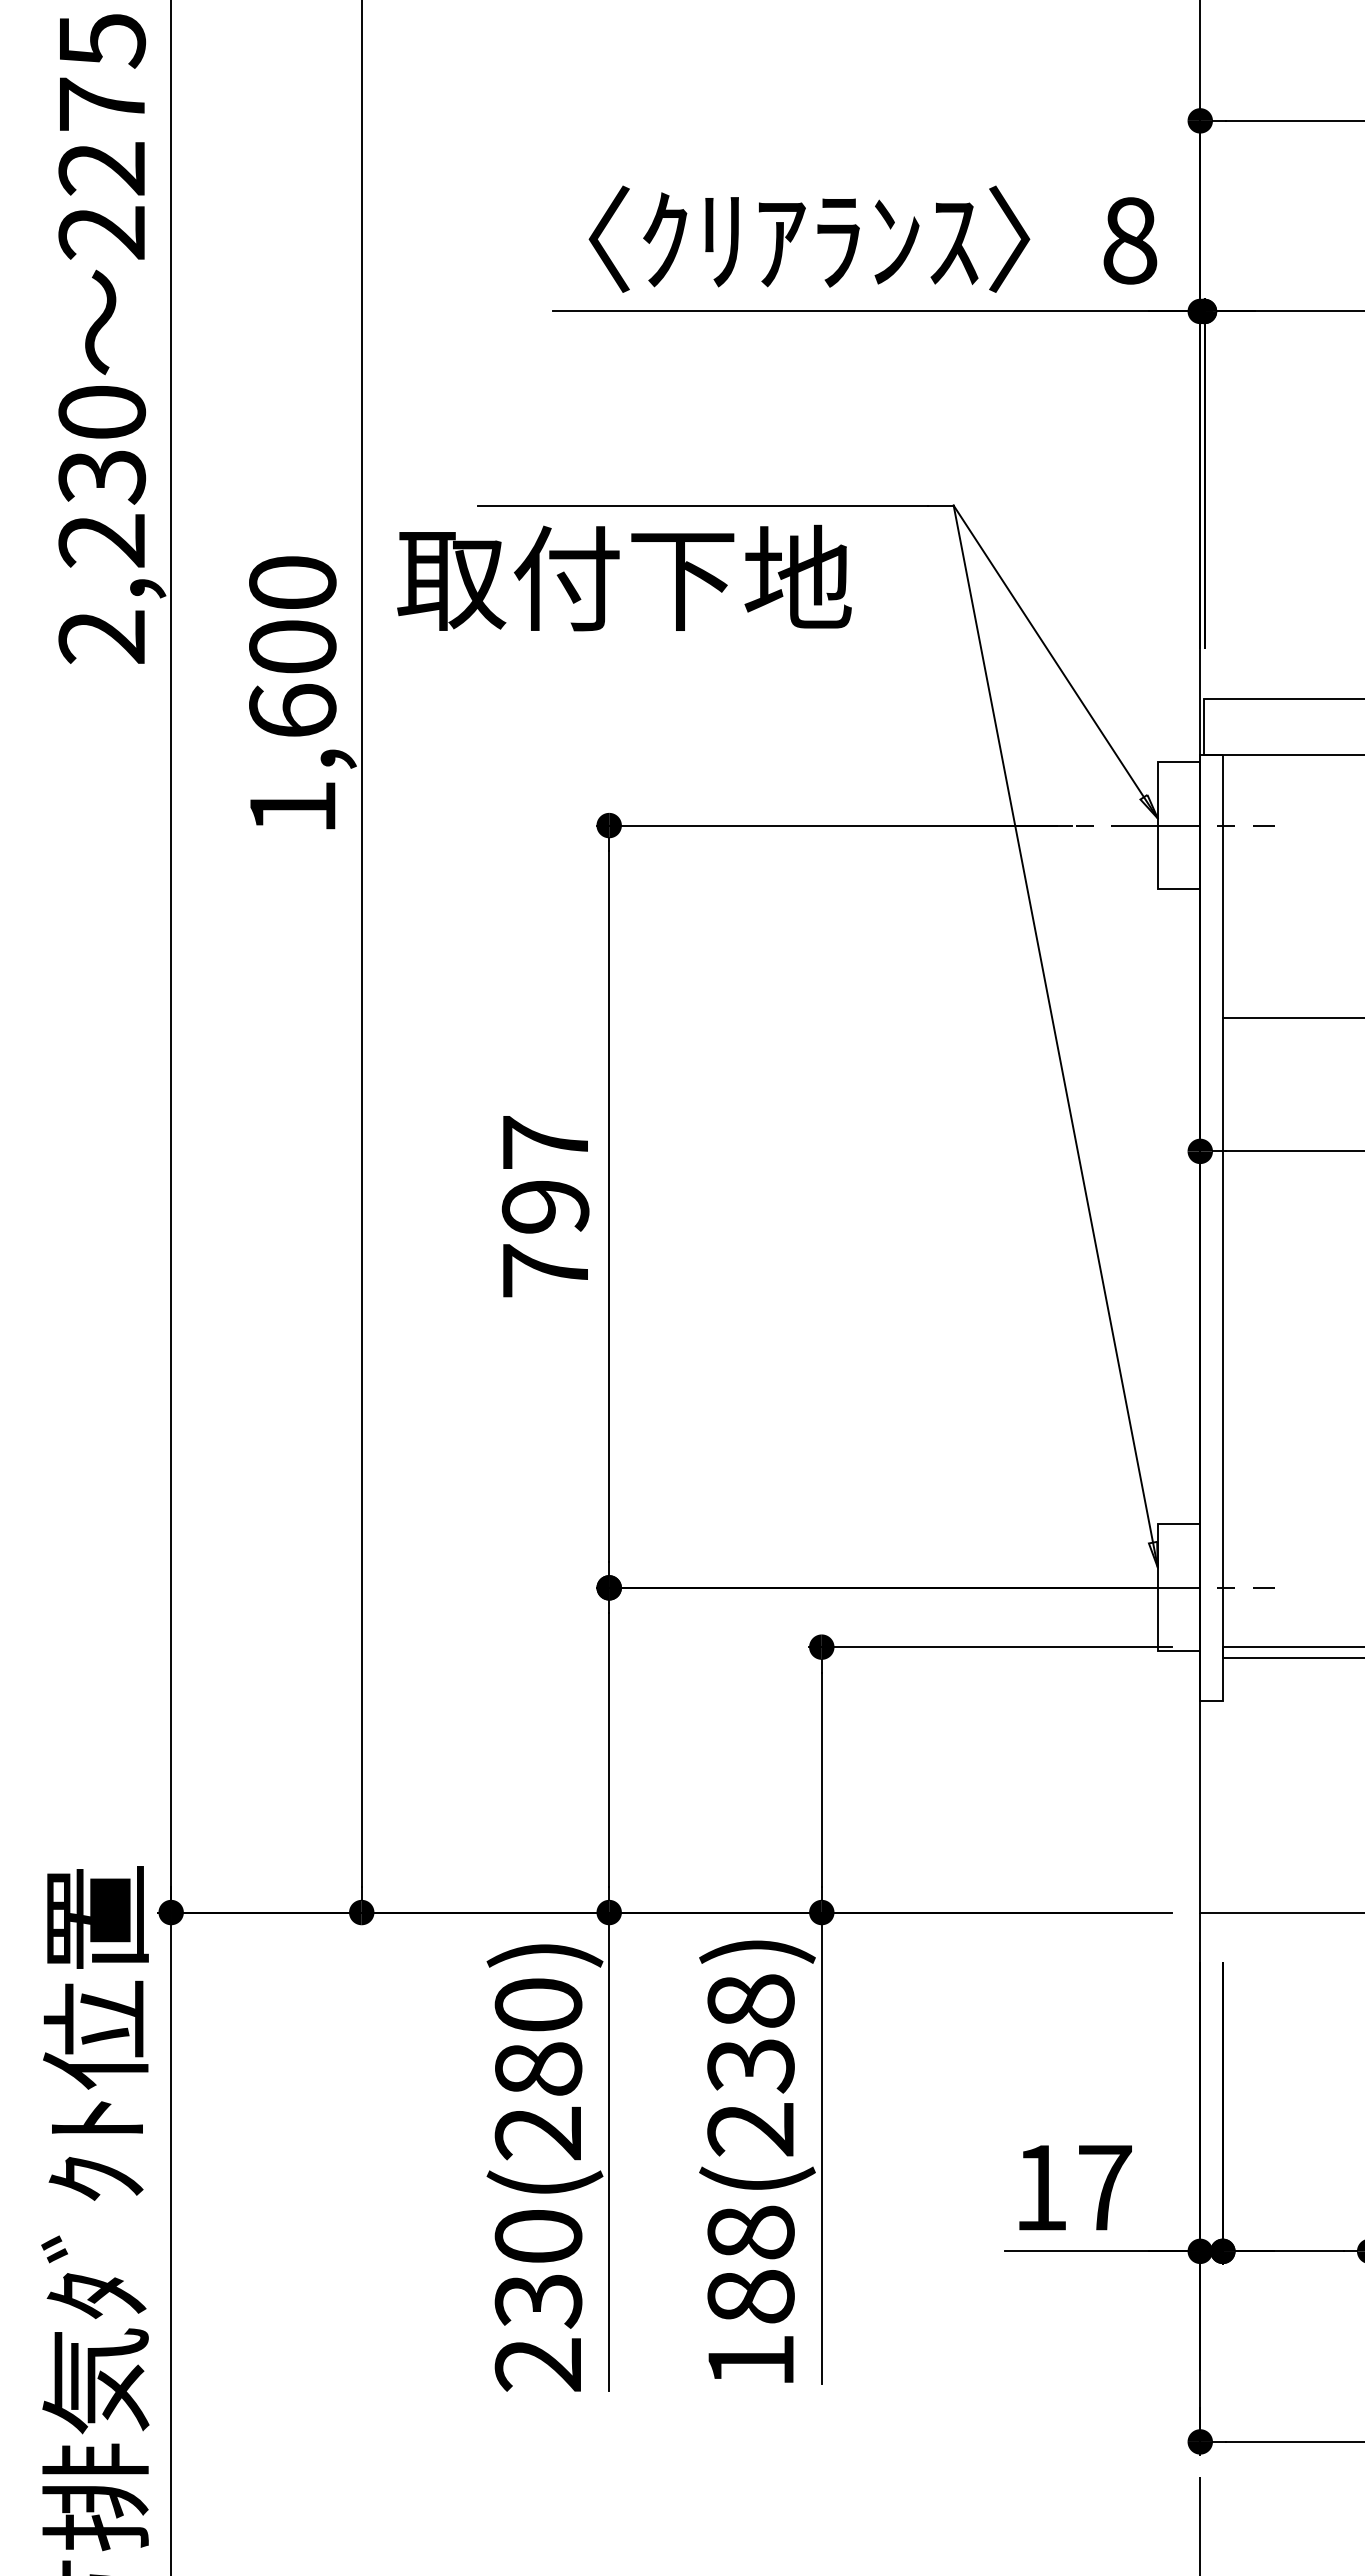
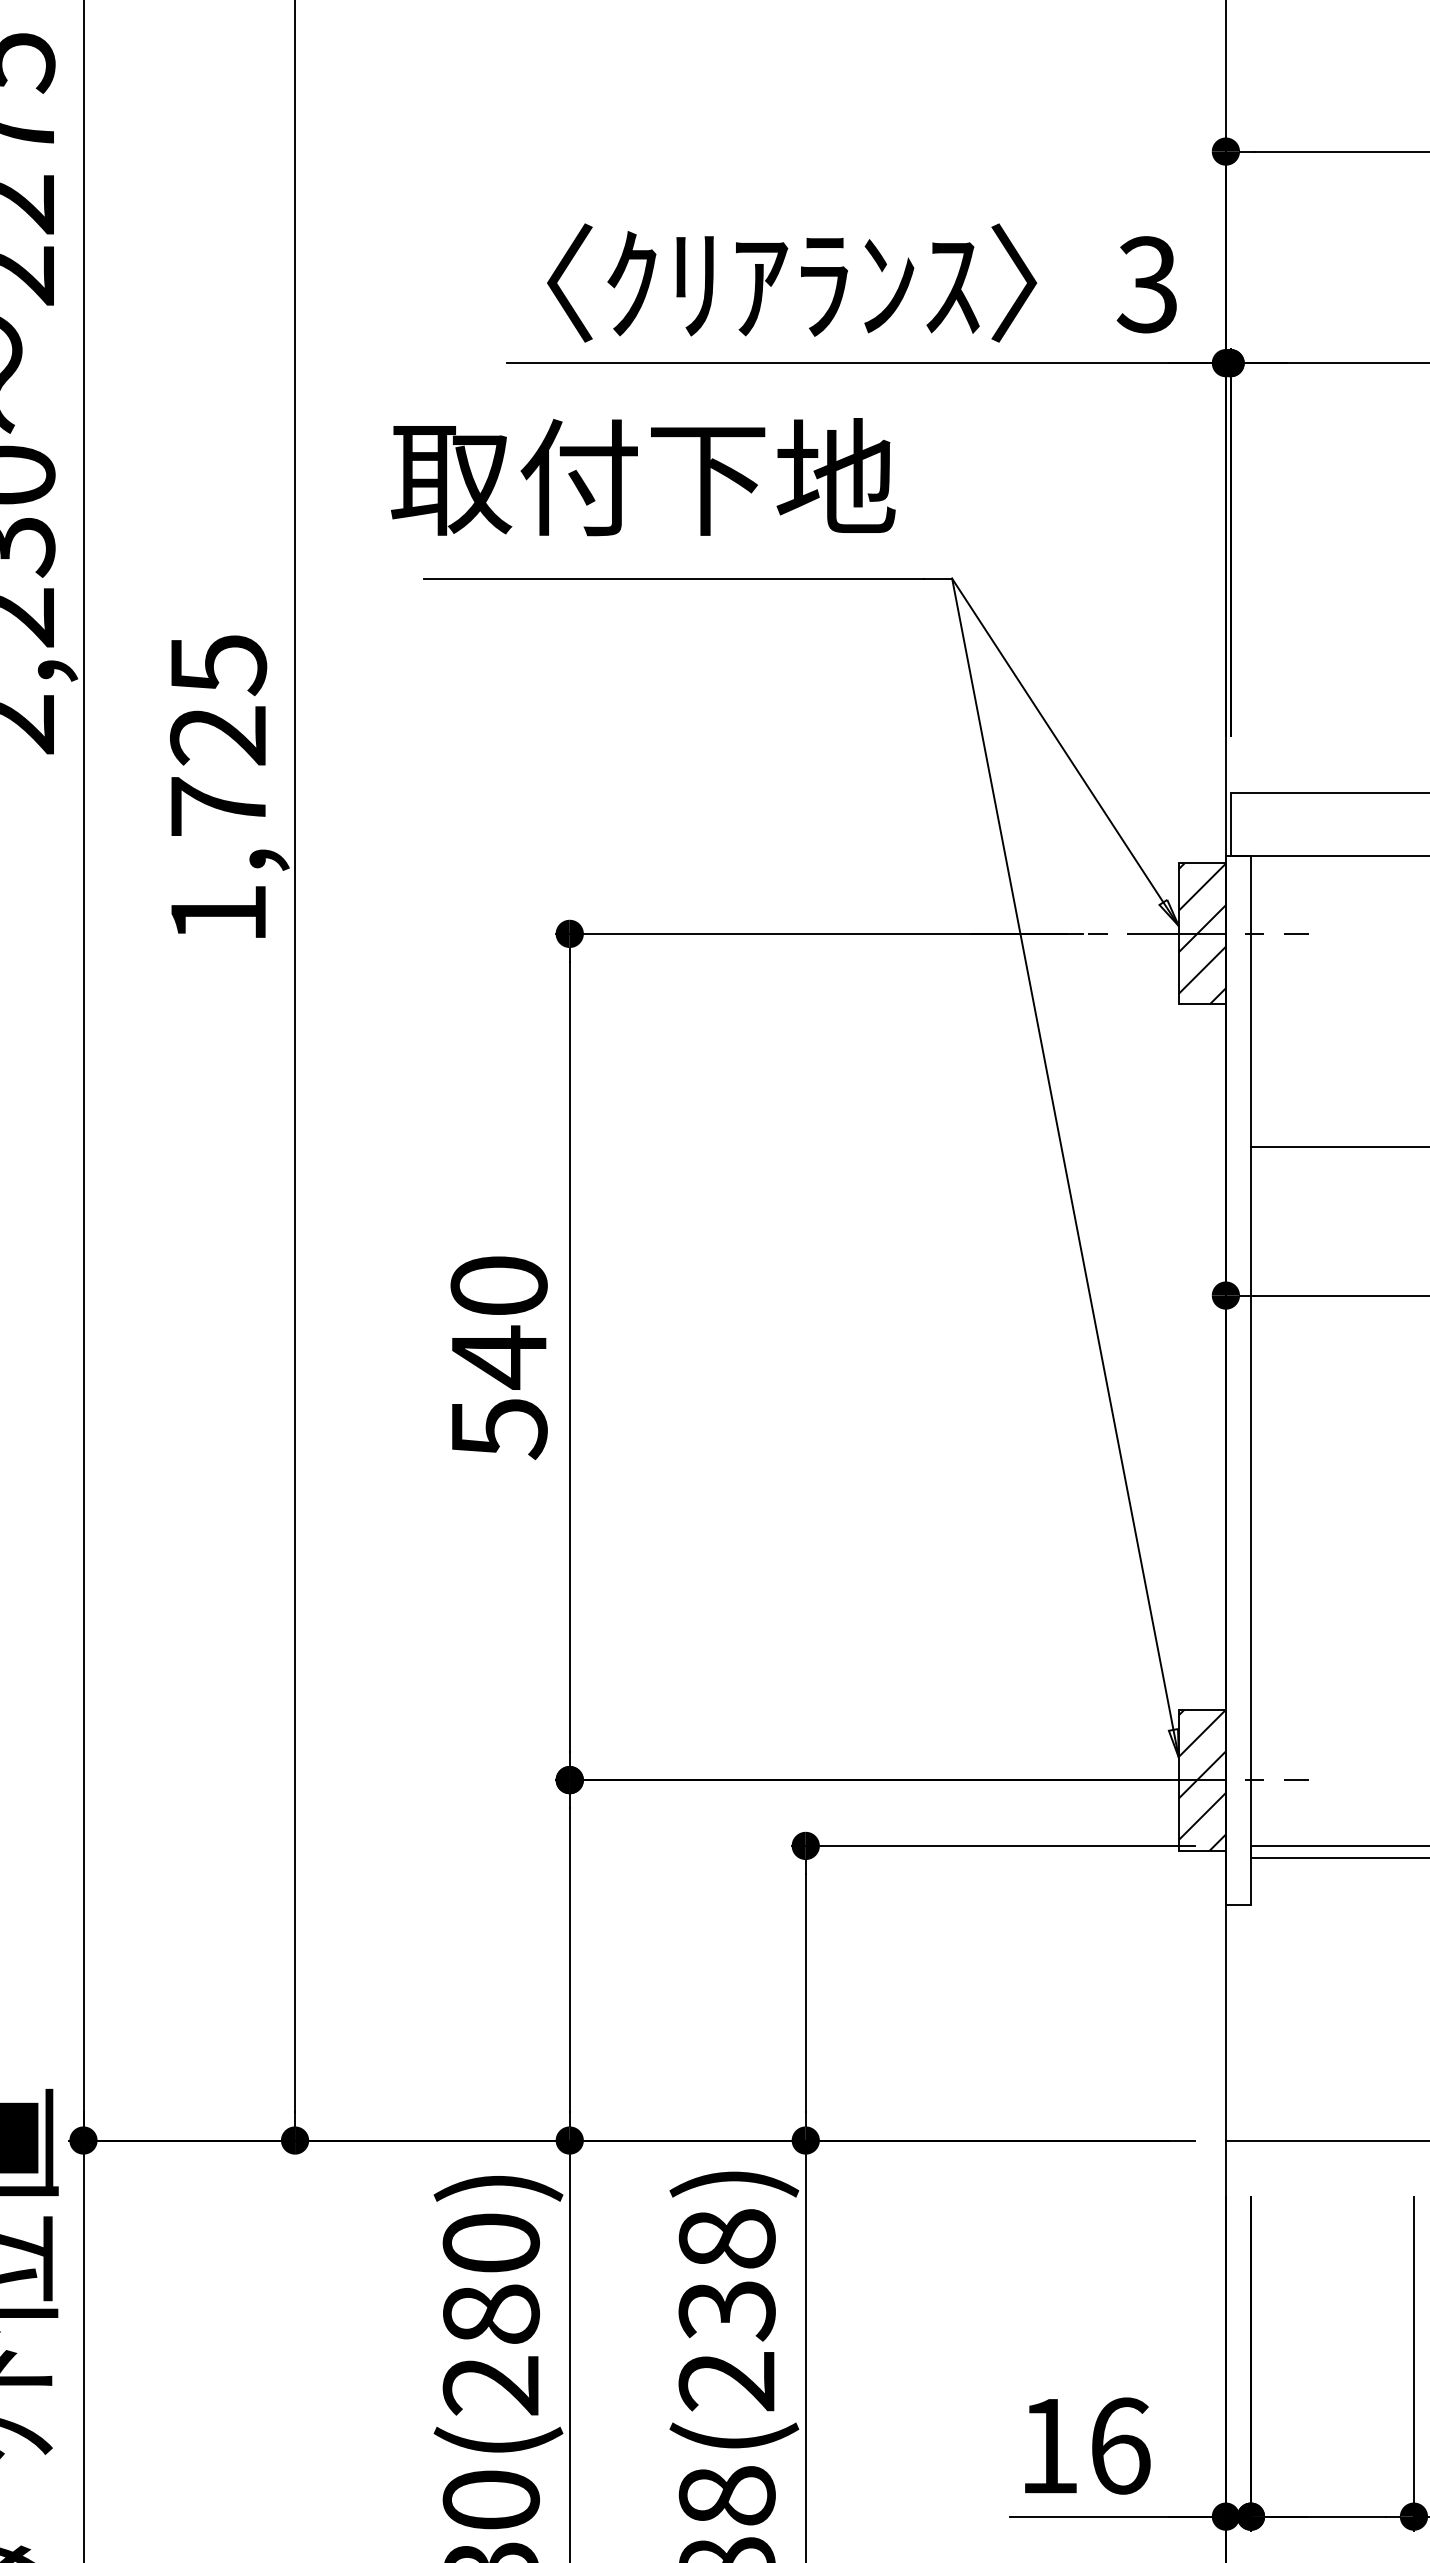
text: (1129, 240) -> (1147, 284), 8 -> 3
text: (624, 577) -> (643, 476), moved
text: (292, 646) -> (218, 735), 1,600 -> 1,725
hatch: (1178, 825) -> (1201, 933), added
text: (545, 1207) -> (499, 1357), 797 -> 540
hatch: (1178, 1587) -> (1201, 1779), added
text: (1105, 2187) -> (1120, 2445), 17 -> 16

